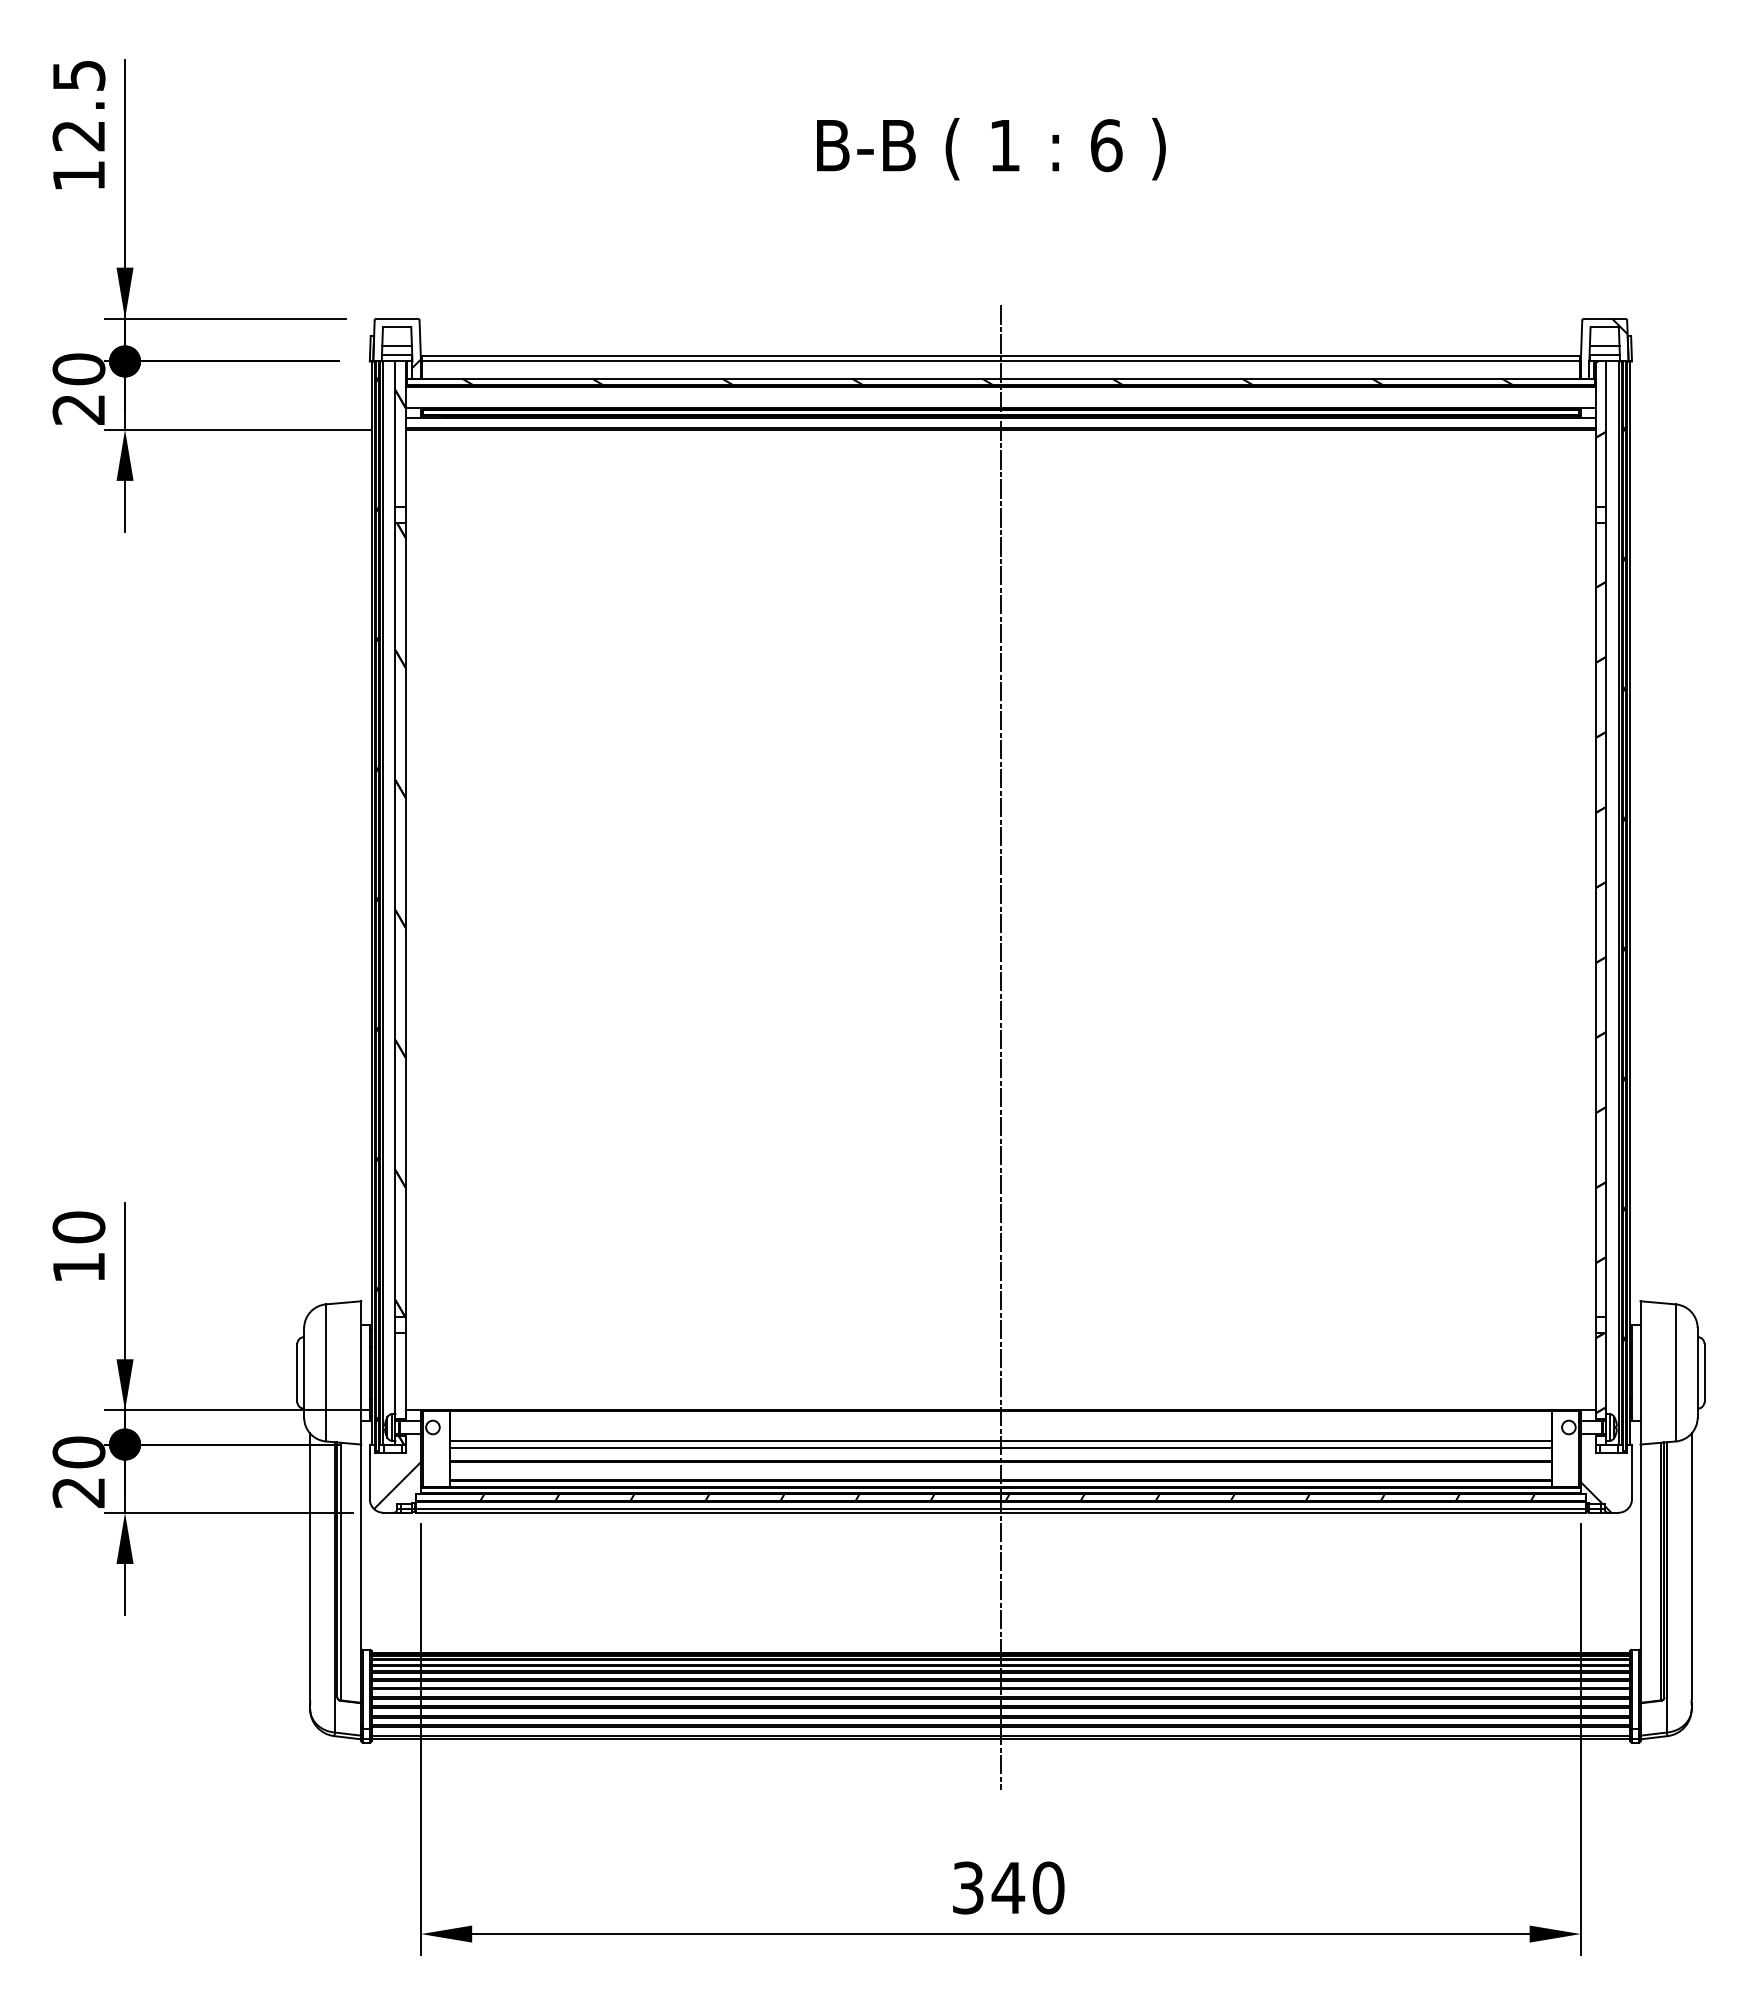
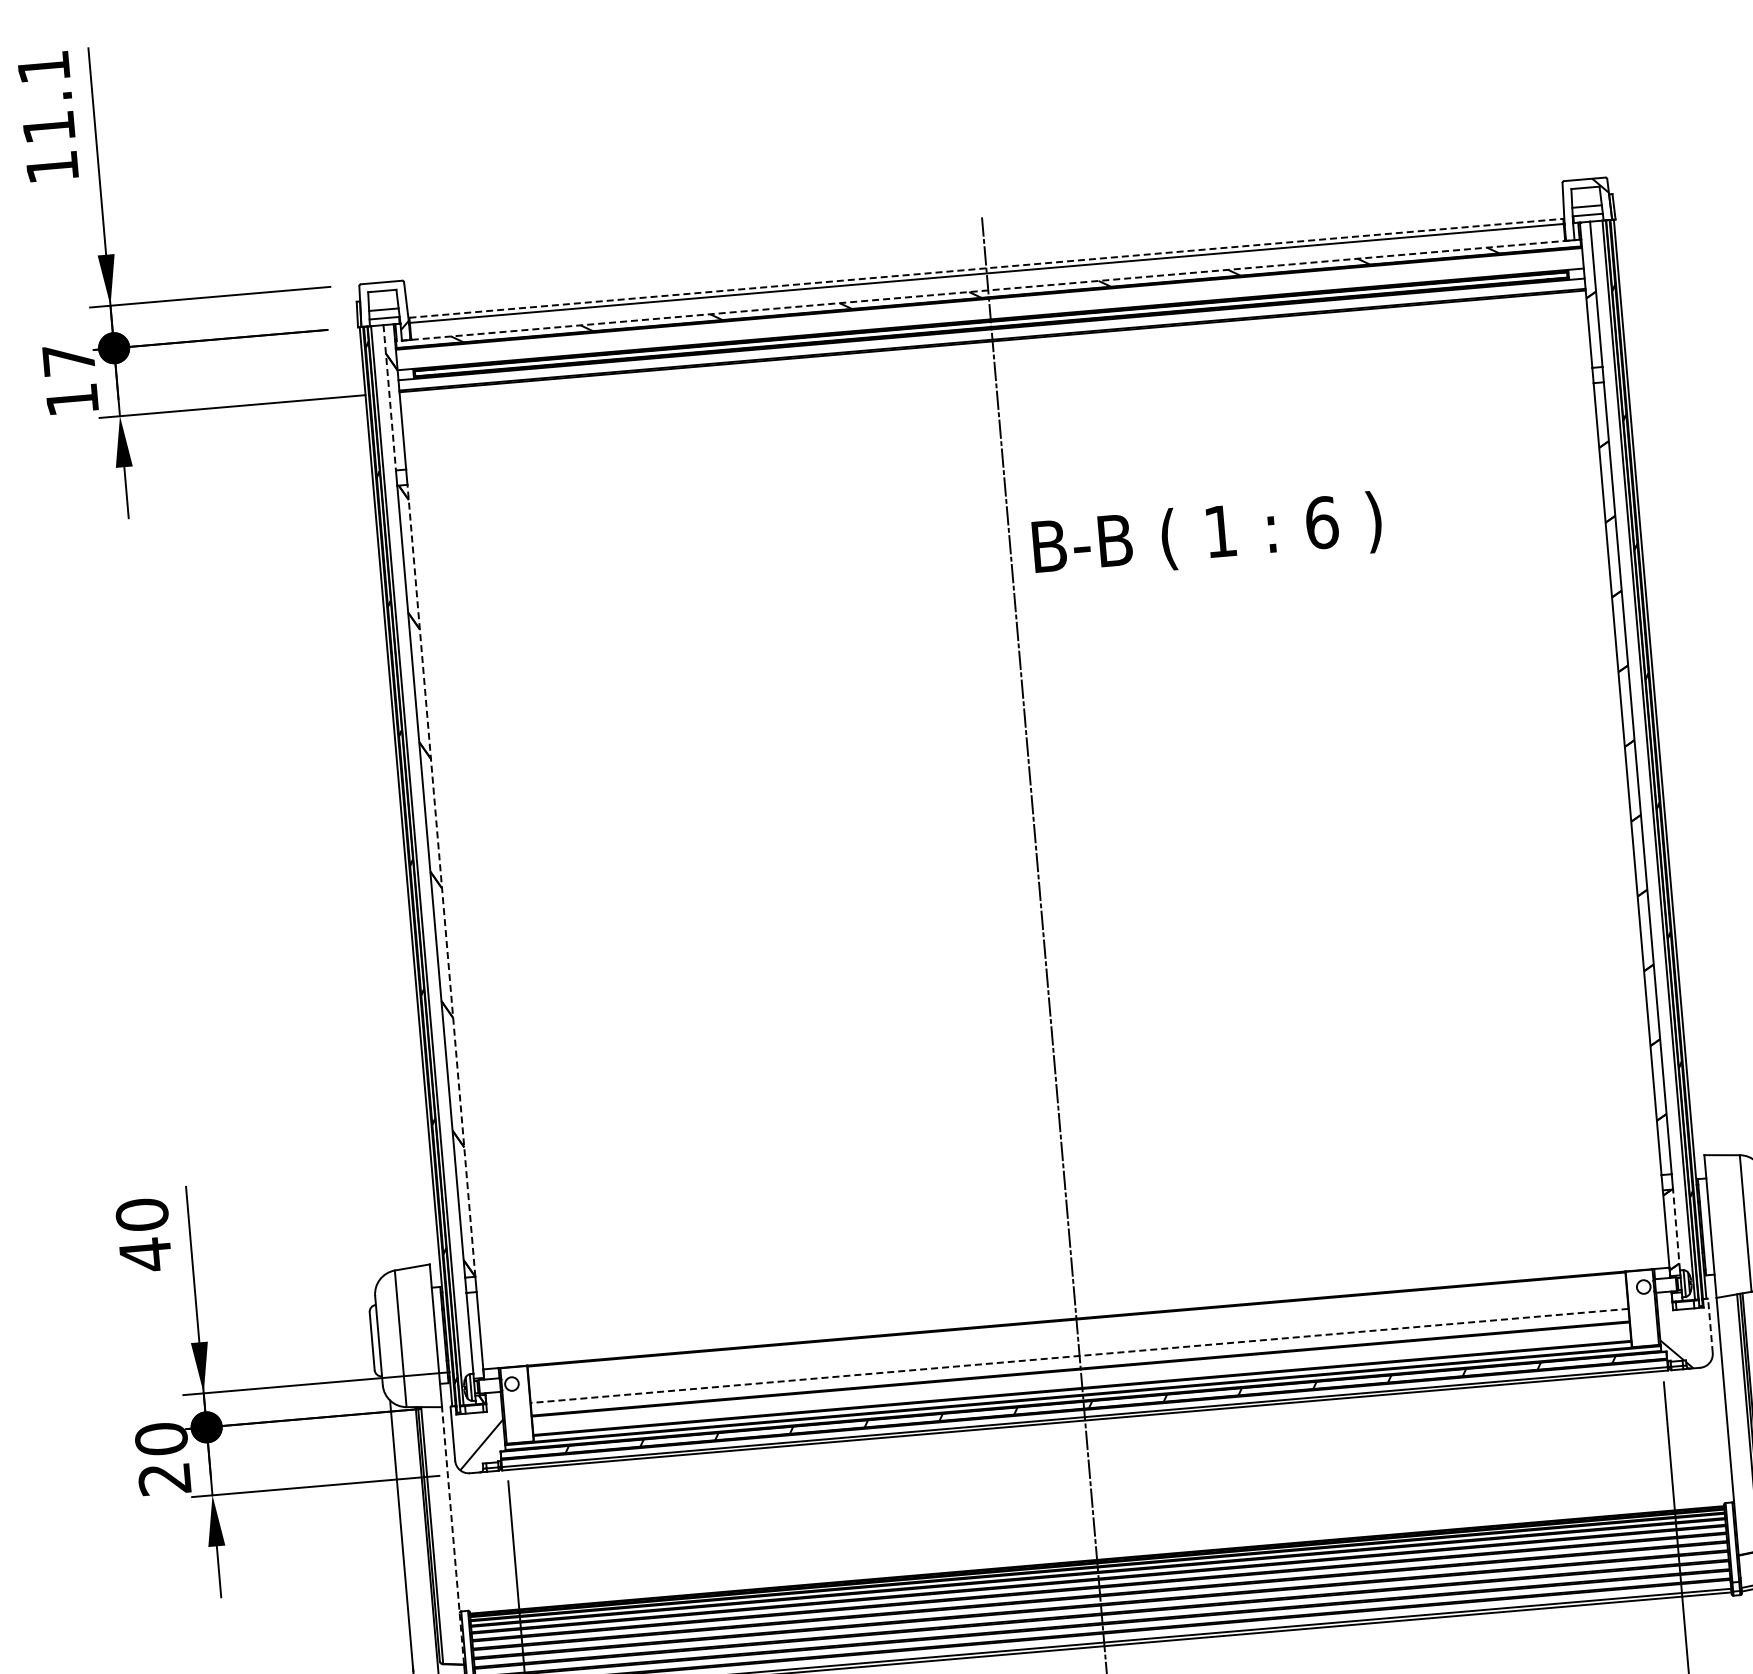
text: (78, 106) -> (45, 98), 12.5 -> 11.1
text: (991, 149) -> (1207, 536), moved
line: (1001, 356) -> (986, 268), solid -> dashed
line: (1000, 378) -> (987, 290), solid -> dashed
text: (78, 388) -> (70, 379), 20 -> 17
line: (395, 434) -> (389, 397), solid -> dashed
line: (405, 919) -> (441, 880), solid -> dashed
text: (78, 1267) -> (145, 1254), 10 -> 40
line: (1606, 1373) -> (1676, 1230), solid -> dashed
line: (1000, 1441) -> (1078, 1349), removed
line: (1000, 1447) -> (1079, 1355), solid -> dashed
line: (1632, 1472) -> (1710, 1326), solid -> dashed
line: (361, 1573) -> (453, 1535), solid -> dashed

